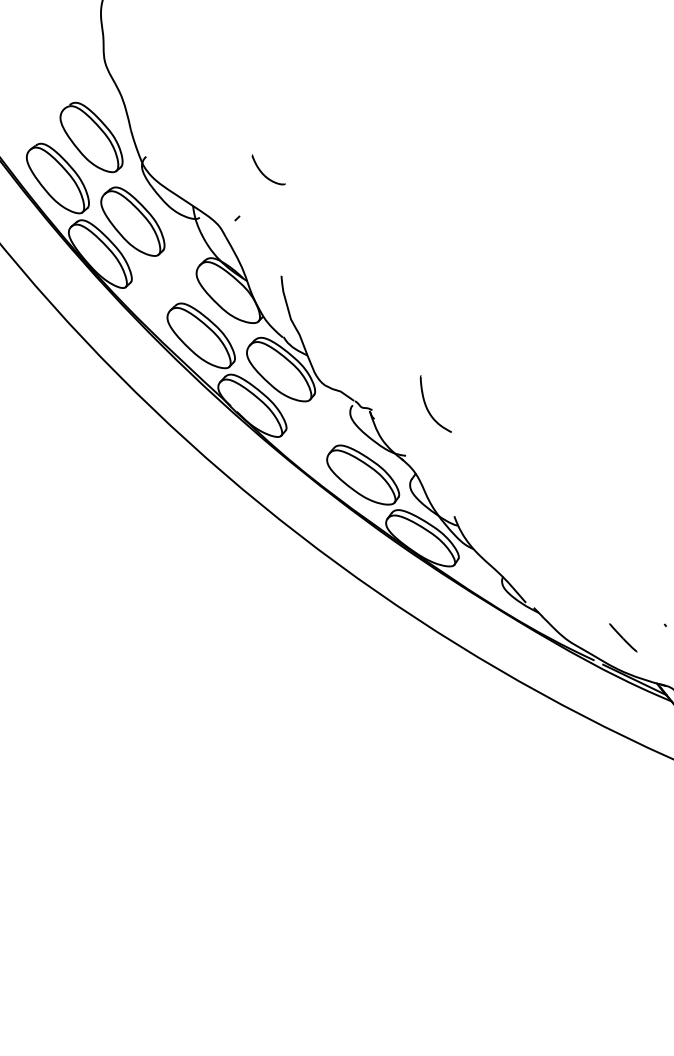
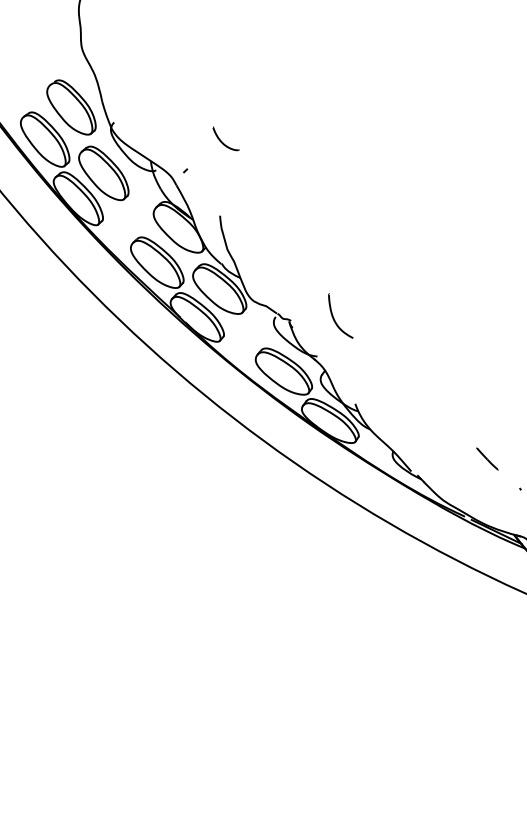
curve: (264, 173) -> (222, 141), moved
line: (623, 637) -> (487, 458), moved

